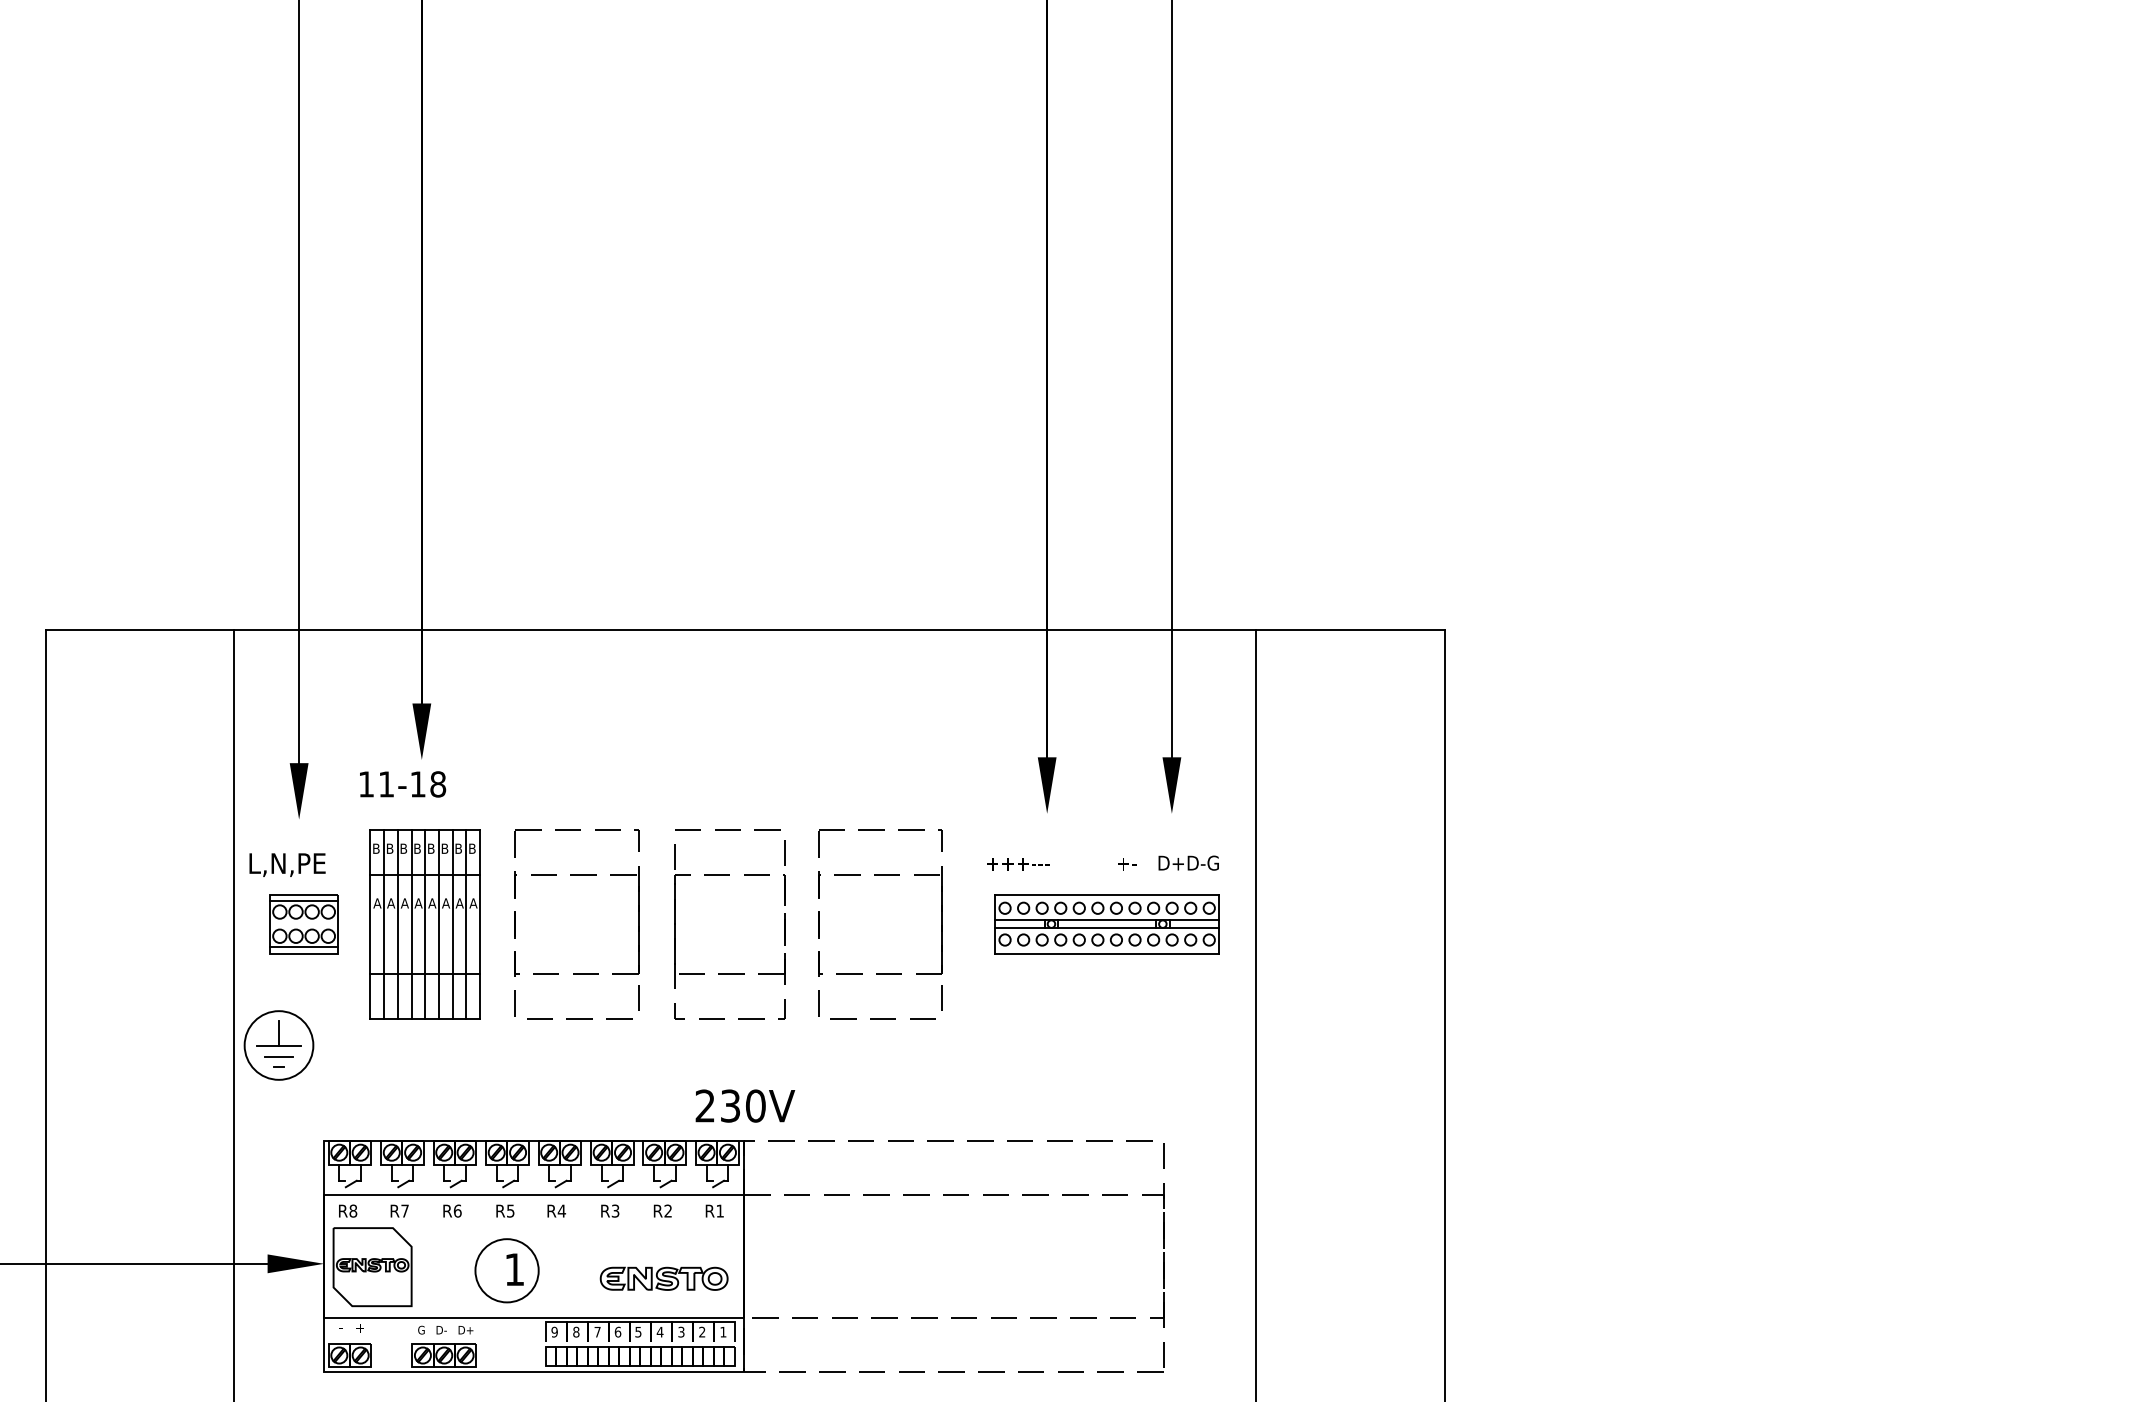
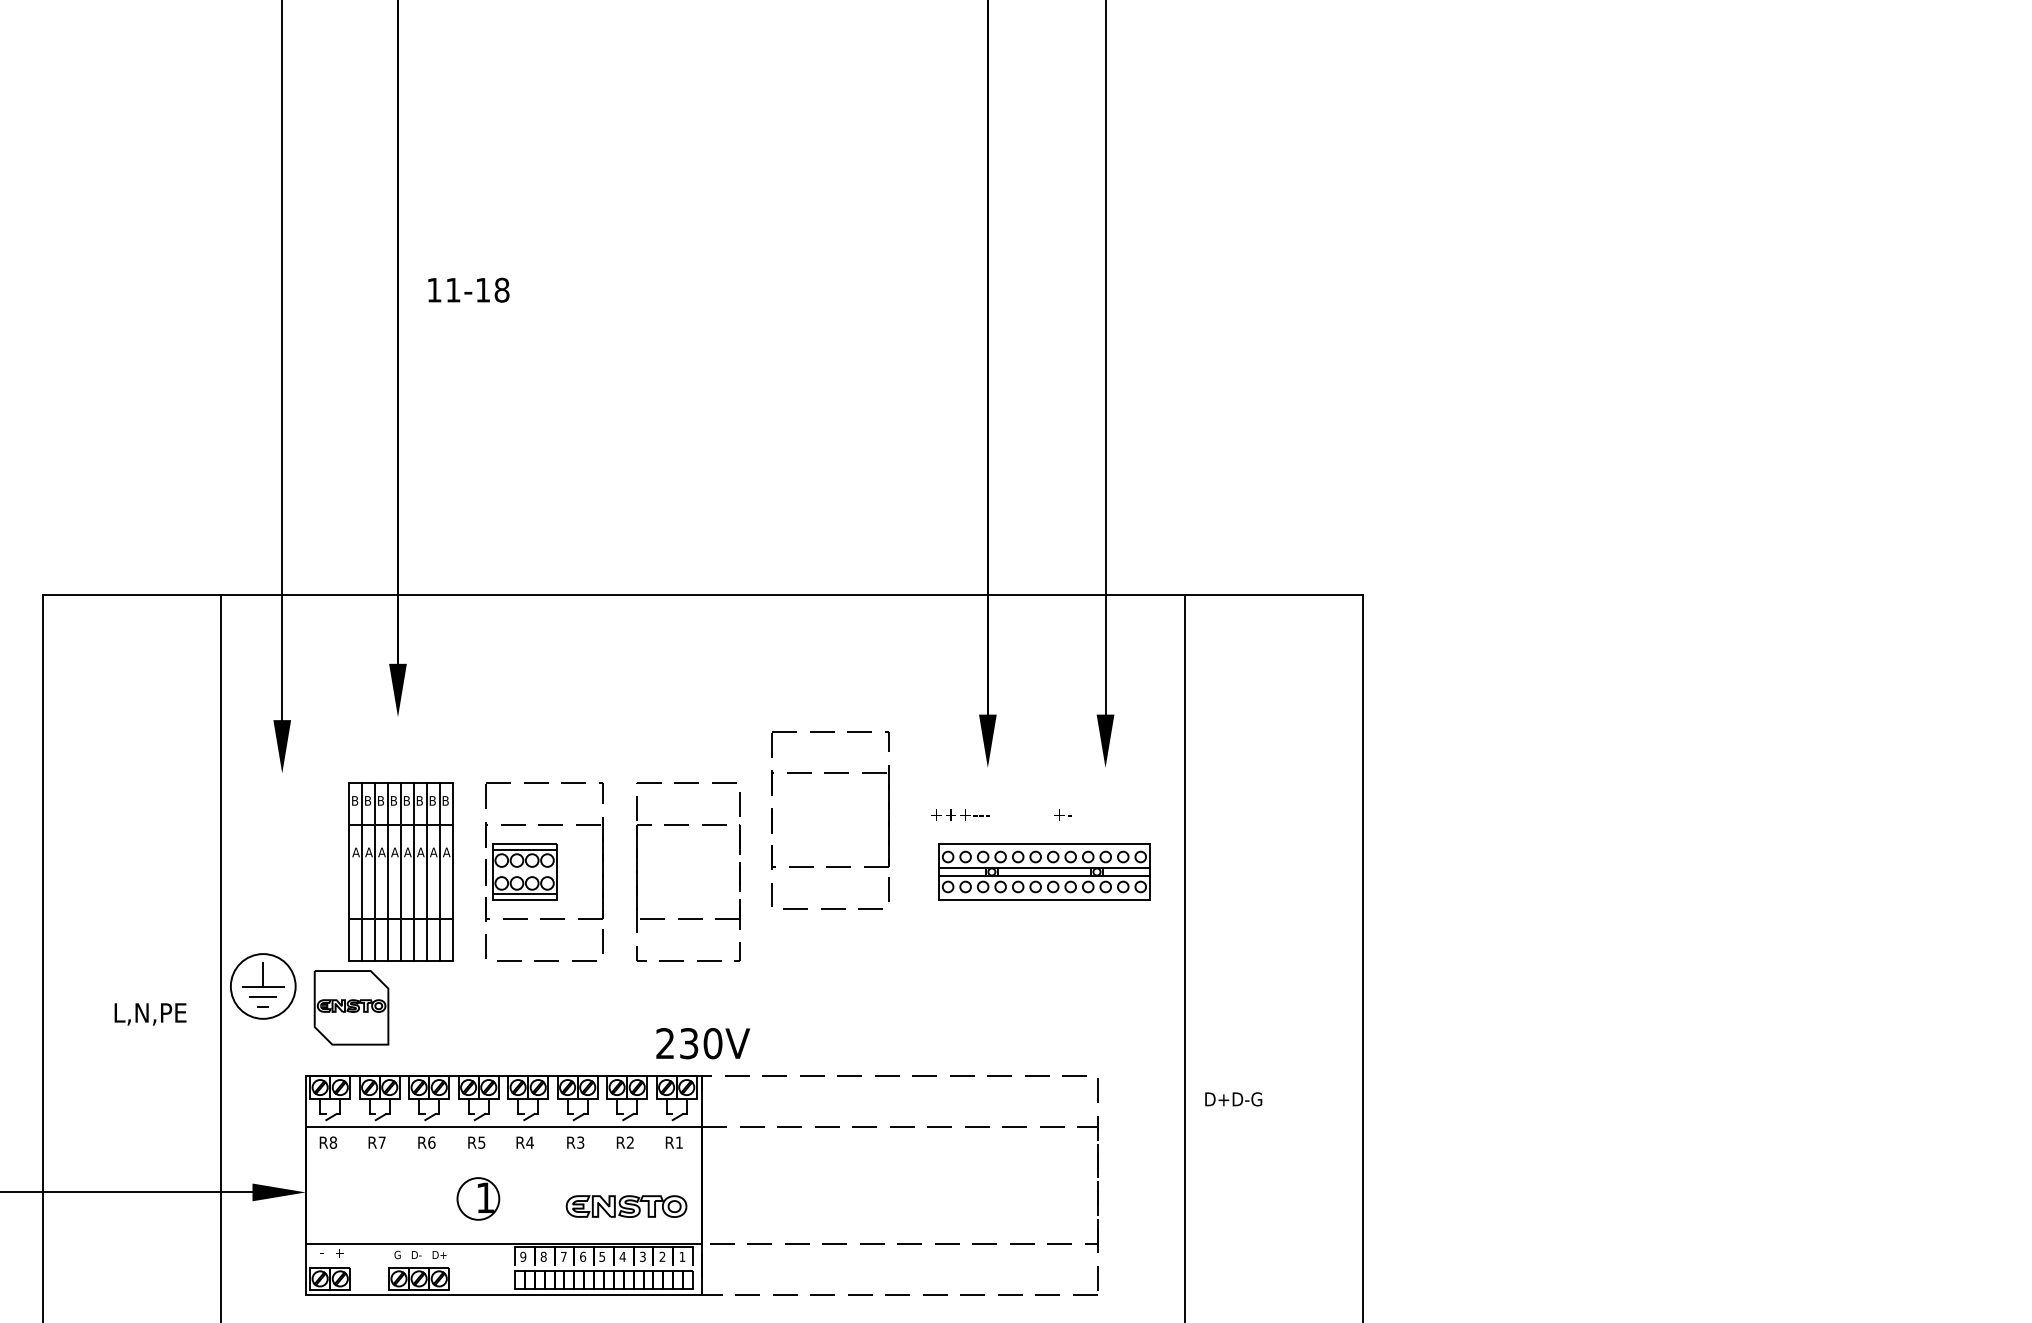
text: (403, 784) -> (469, 290), moved
text: (1188, 862) -> (1233, 1098), moved
text: (287, 864) -> (150, 1013), moved
part: (880, 875) -> (830, 774), moved
part: (303, 924) -> (524, 872), moved
part: (372, 1267) -> (351, 1008), moved
circle: (506, 1270) -> (477, 1198), size x0.7

